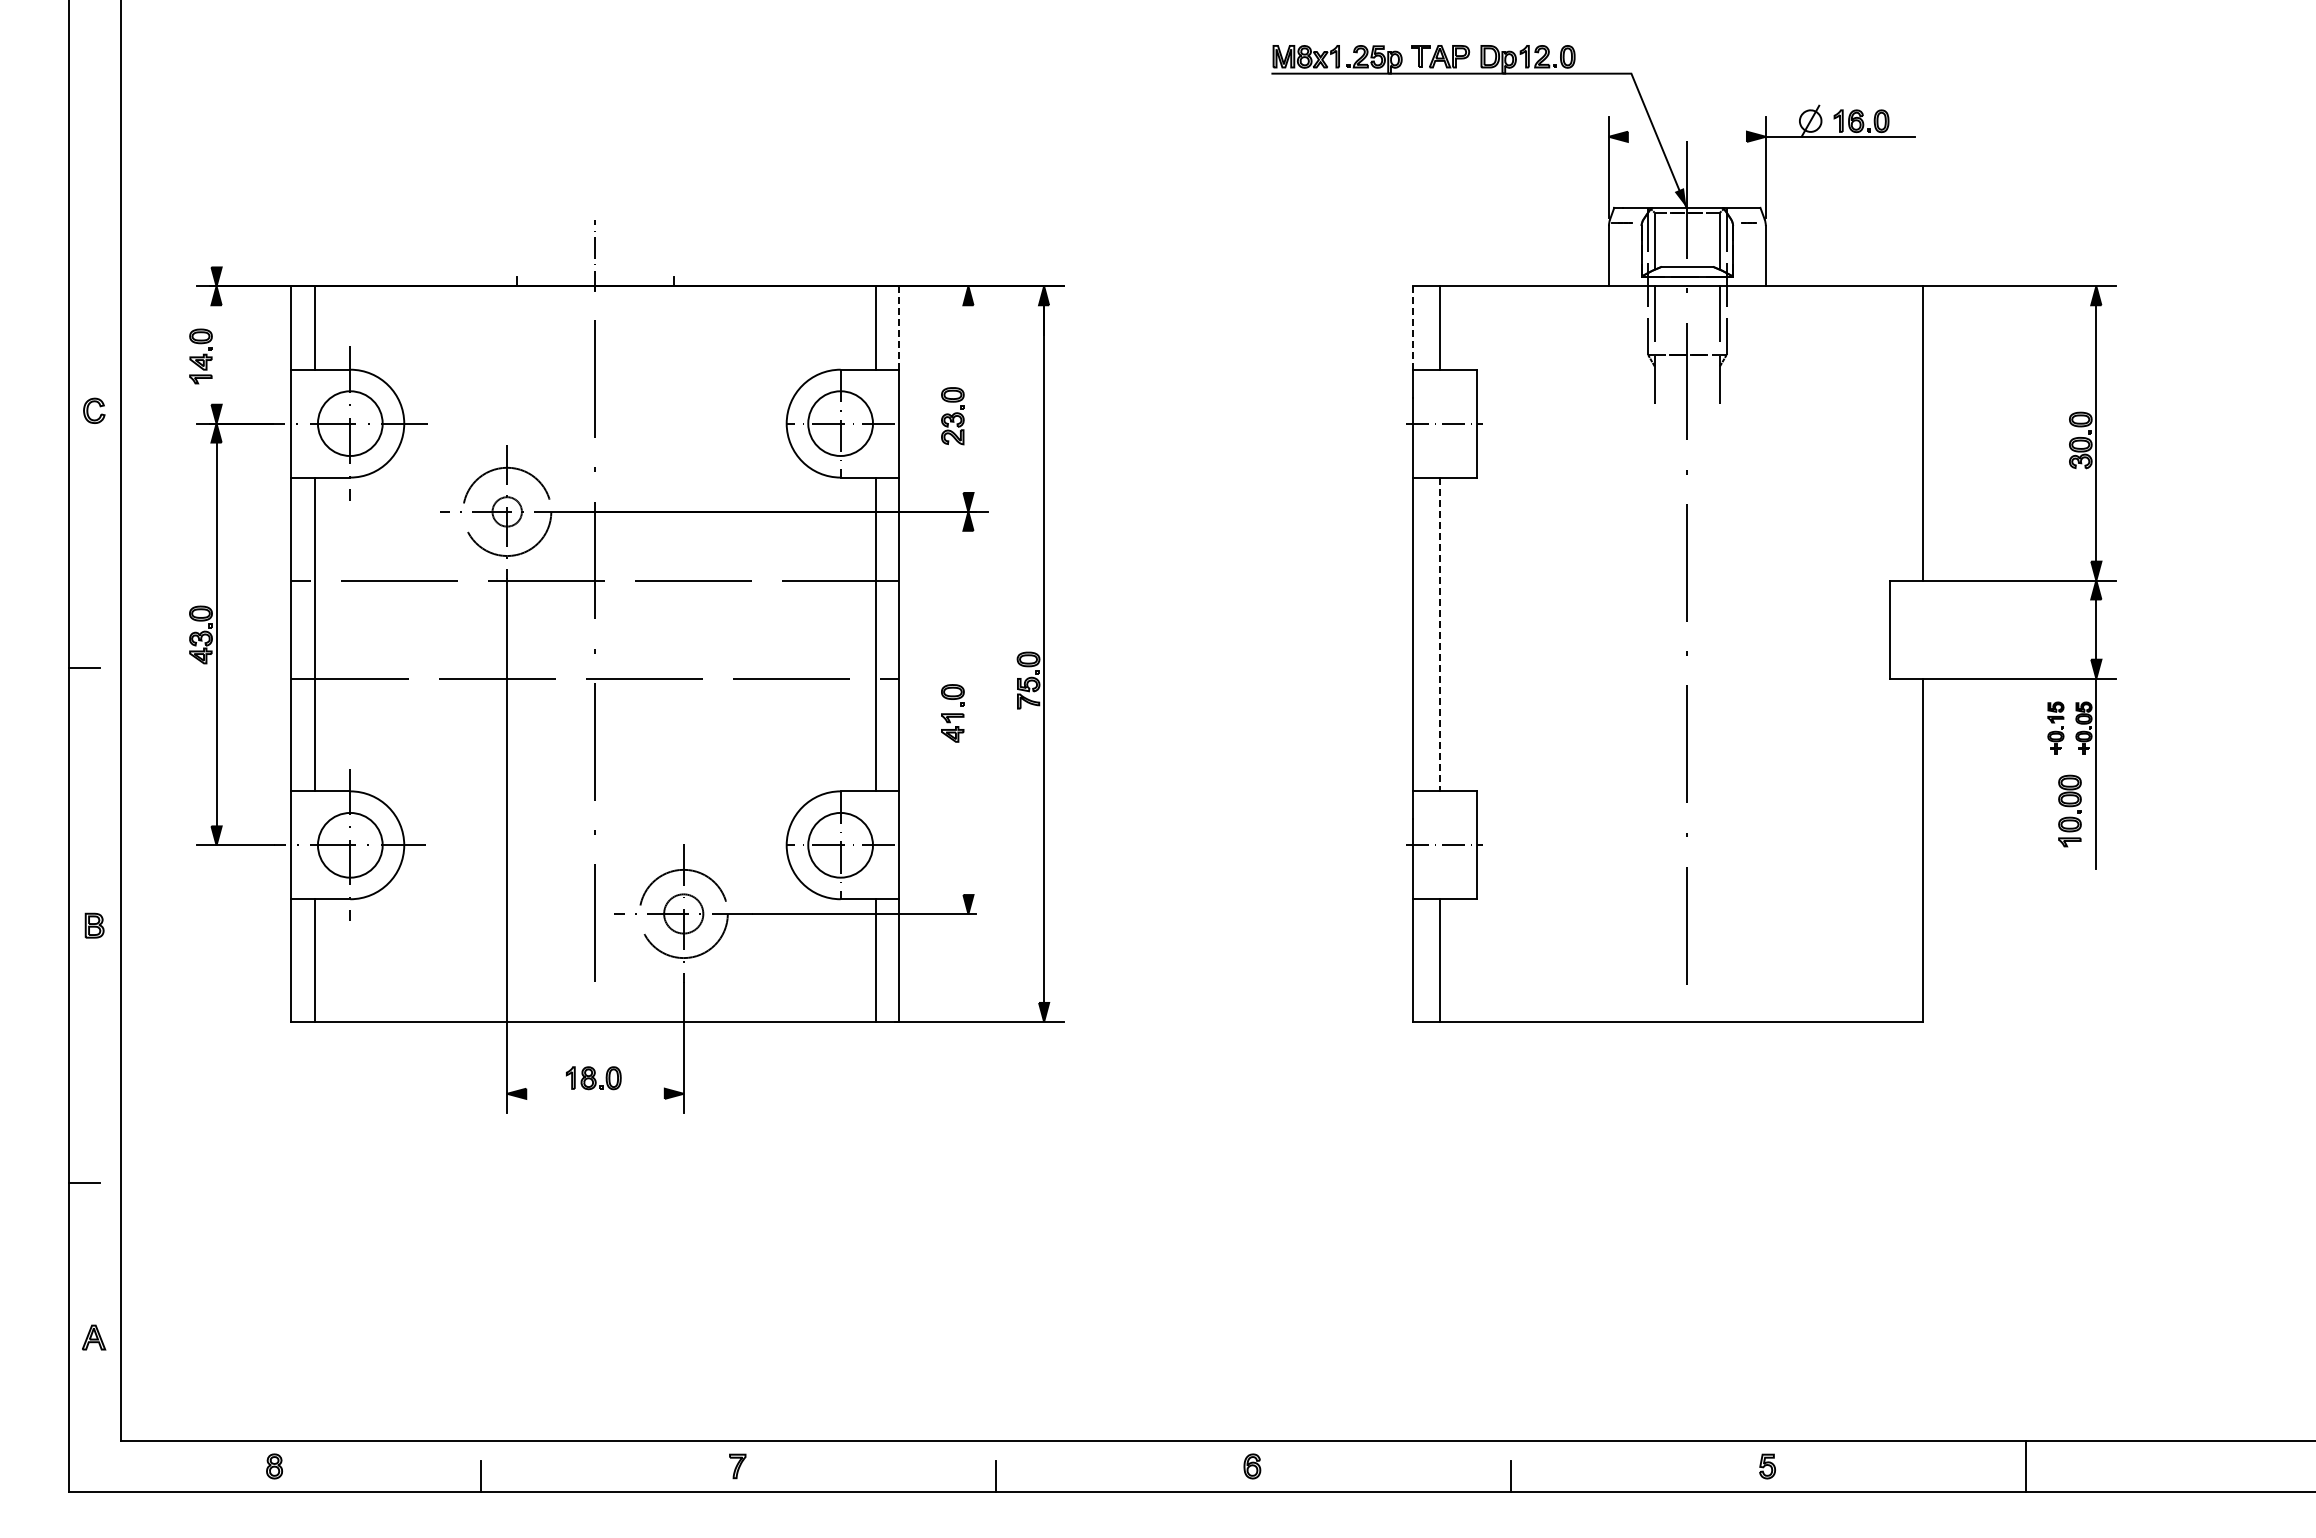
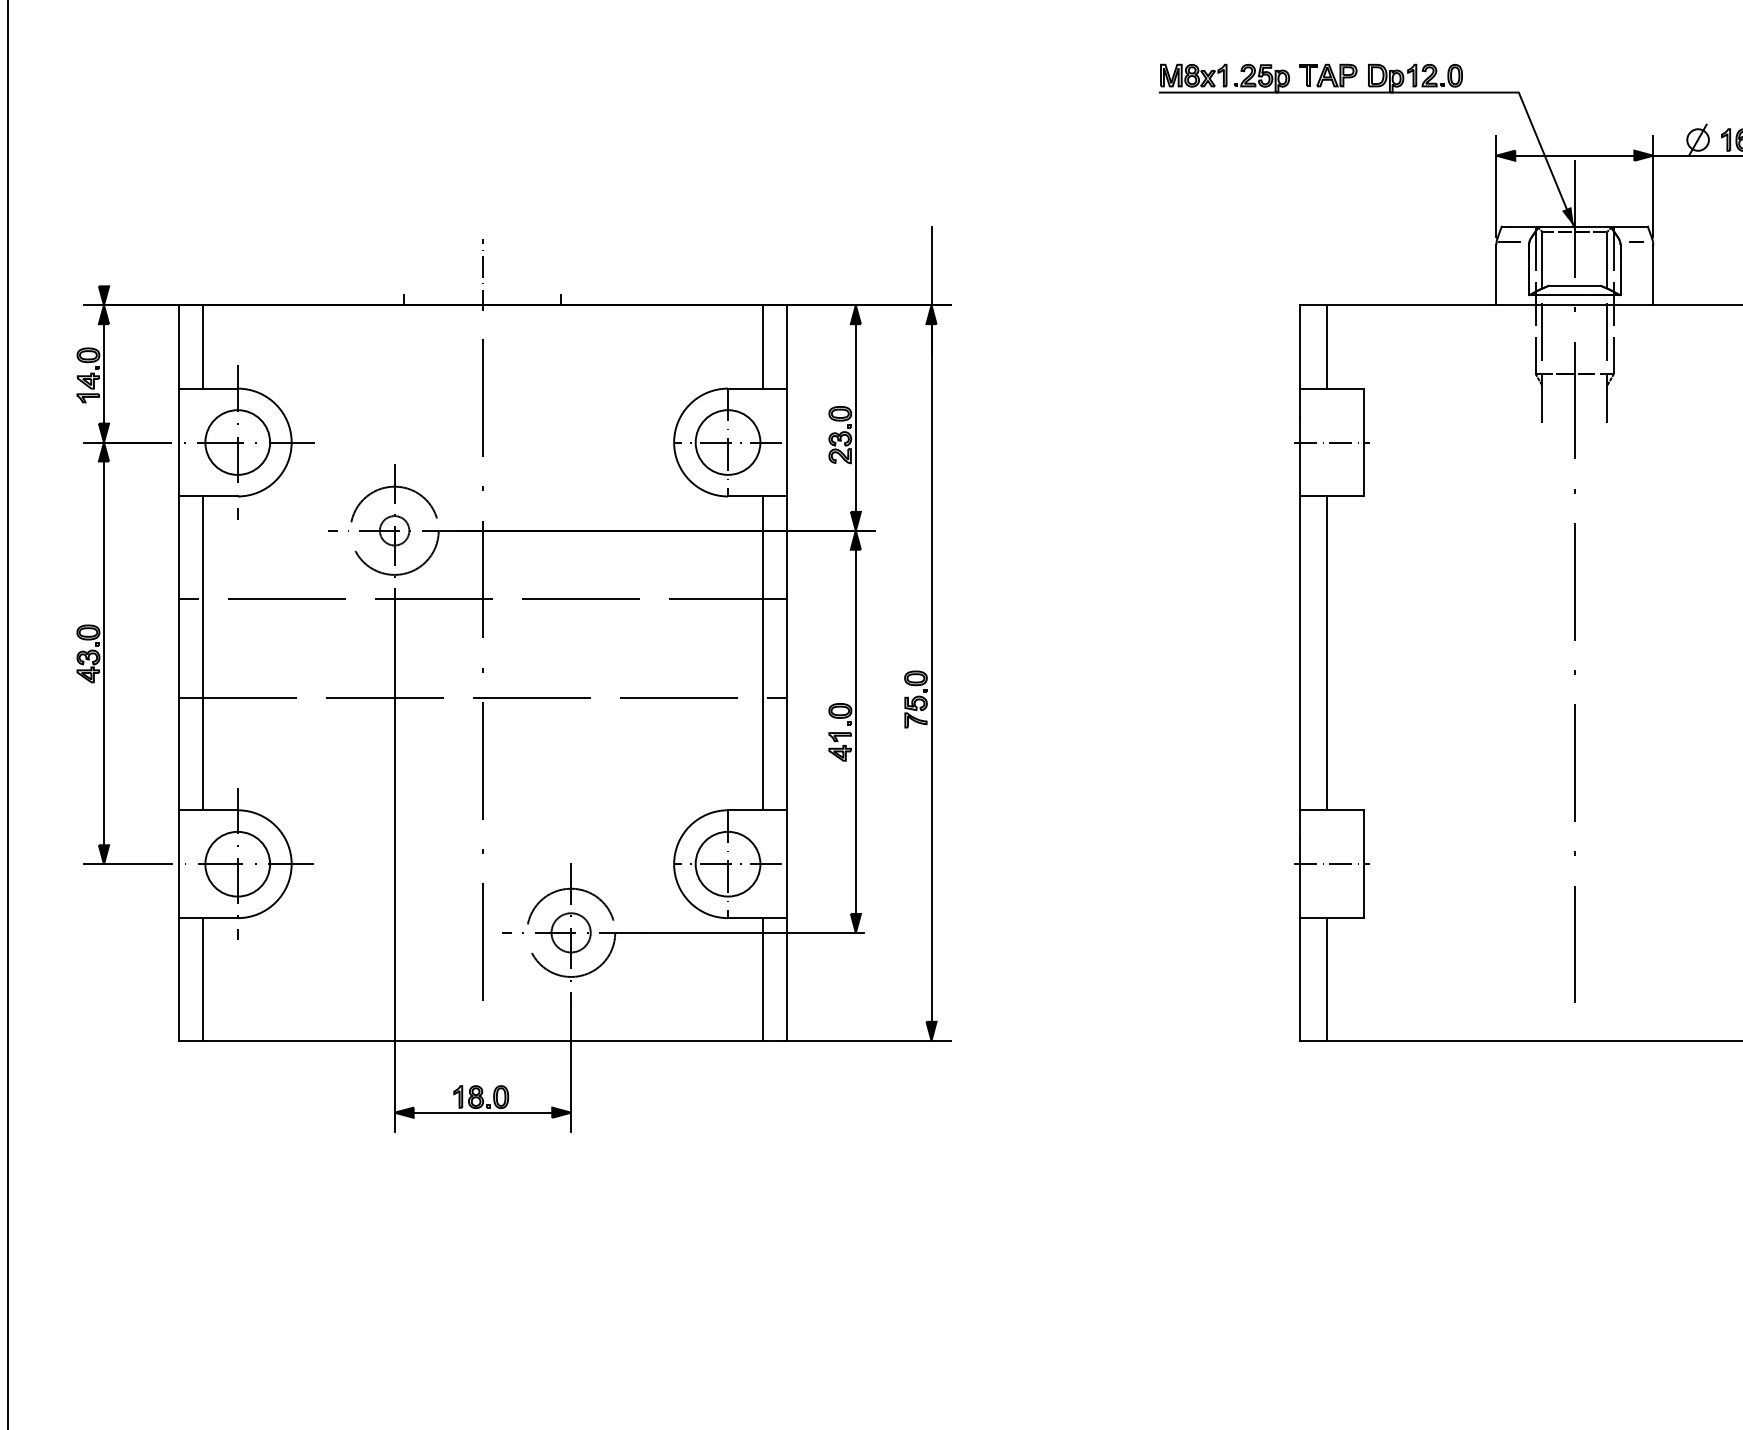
line: (1686, 136) -> (1573, 155), added
line: (1044, 246) -> (931, 265), added
line: (899, 328) -> (786, 347), dashed -> solid
line: (1412, 328) -> (1299, 347), dashed -> solid
line: (216, 354) -> (103, 373), added
line: (968, 398) -> (855, 417), added
line: (1439, 634) -> (1326, 653), dashed -> solid
line: (968, 712) -> (855, 731), added
line: (595, 1093) -> (482, 1112), added

